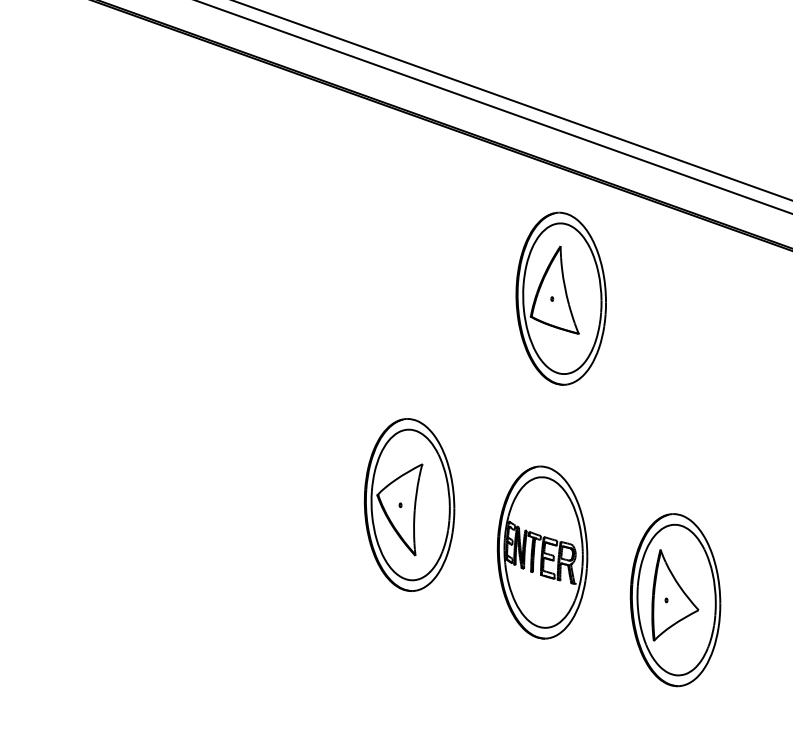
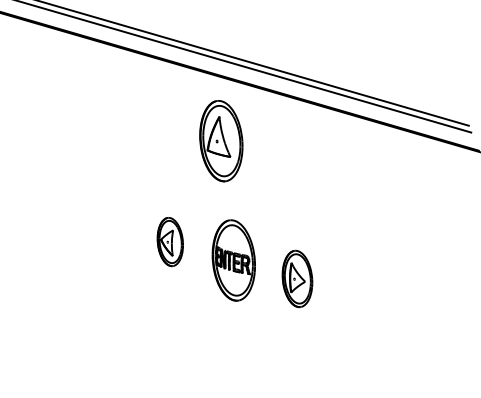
part: (561, 299) -> (221, 141), moved
part: (410, 503) -> (170, 241), size x0.6
part: (675, 599) -> (297, 278), size x0.7

